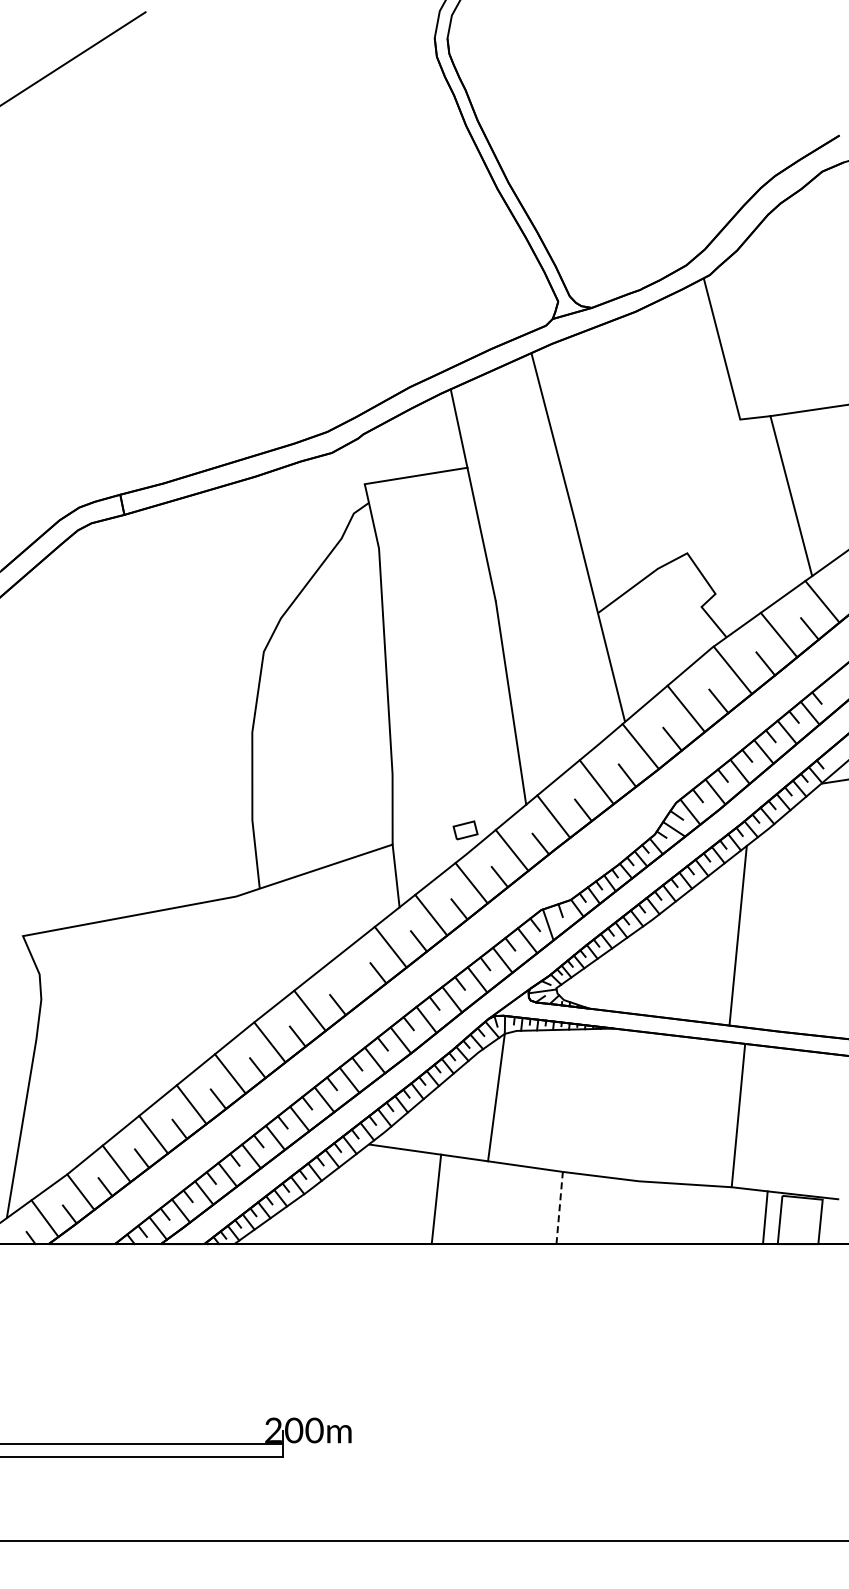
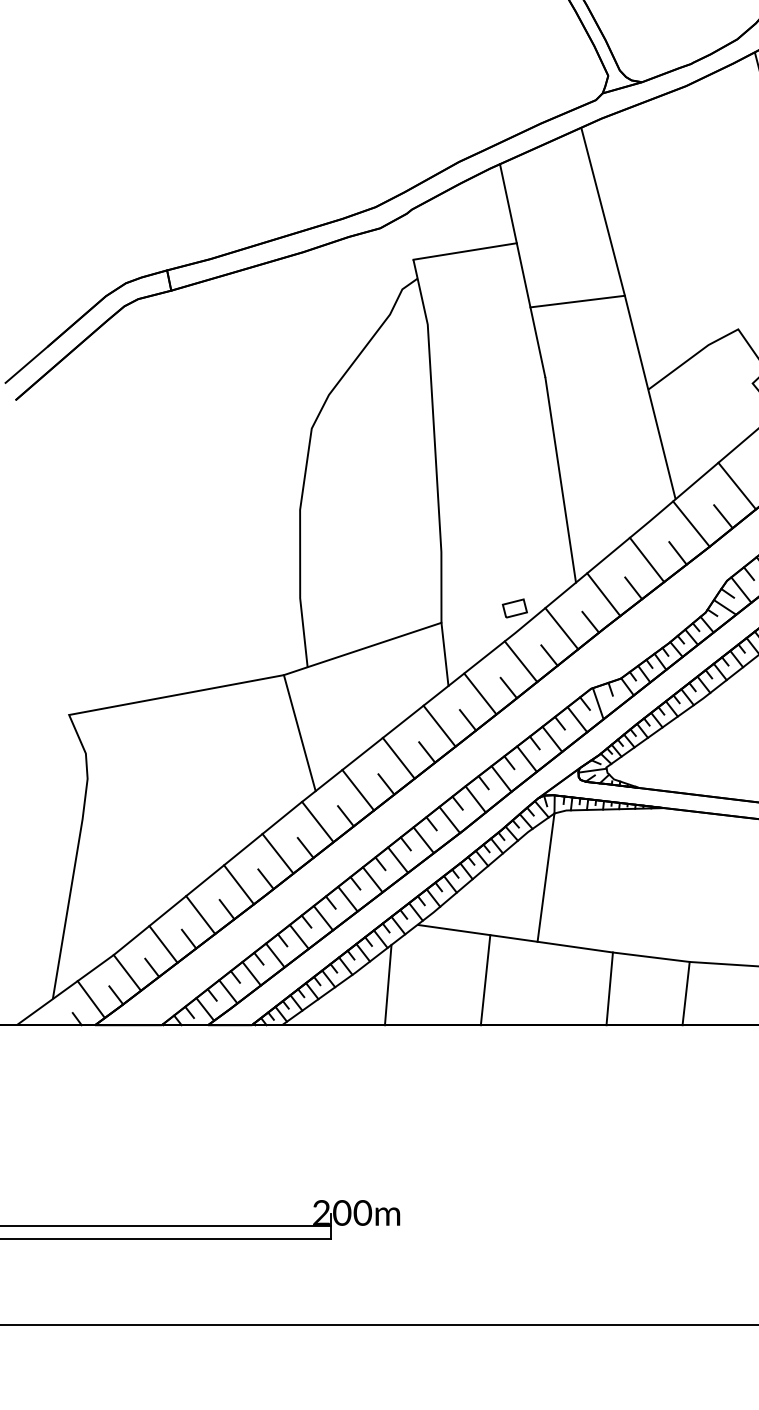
line: (527, 525) -> (577, 301), added
line: (251, 953) -> (299, 732), added
line: (350, 978) -> (399, 757), added
line: (339, 1204) -> (387, 985), added
line: (559, 1207) -> (609, 988), dashed -> solid
line: (635, 1212) -> (686, 993), added

